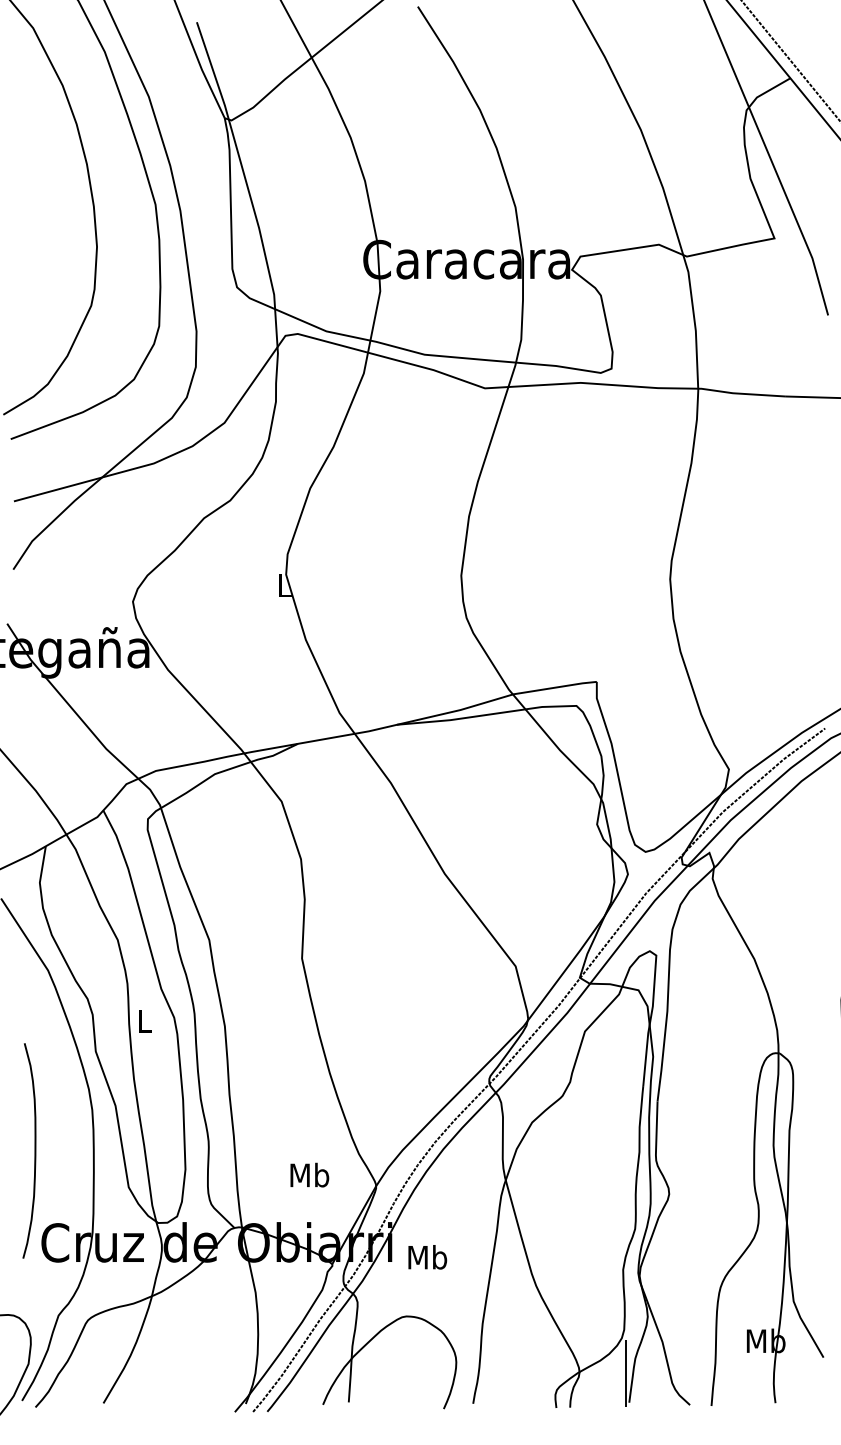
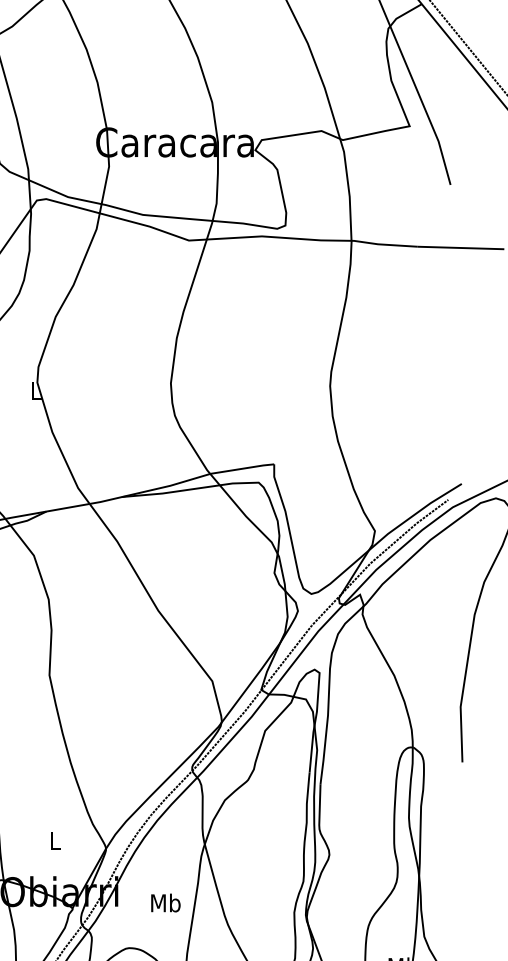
text: (309, 1174) -> (55, 839), Mb -> L
text: (427, 1257) -> (165, 903), moved

